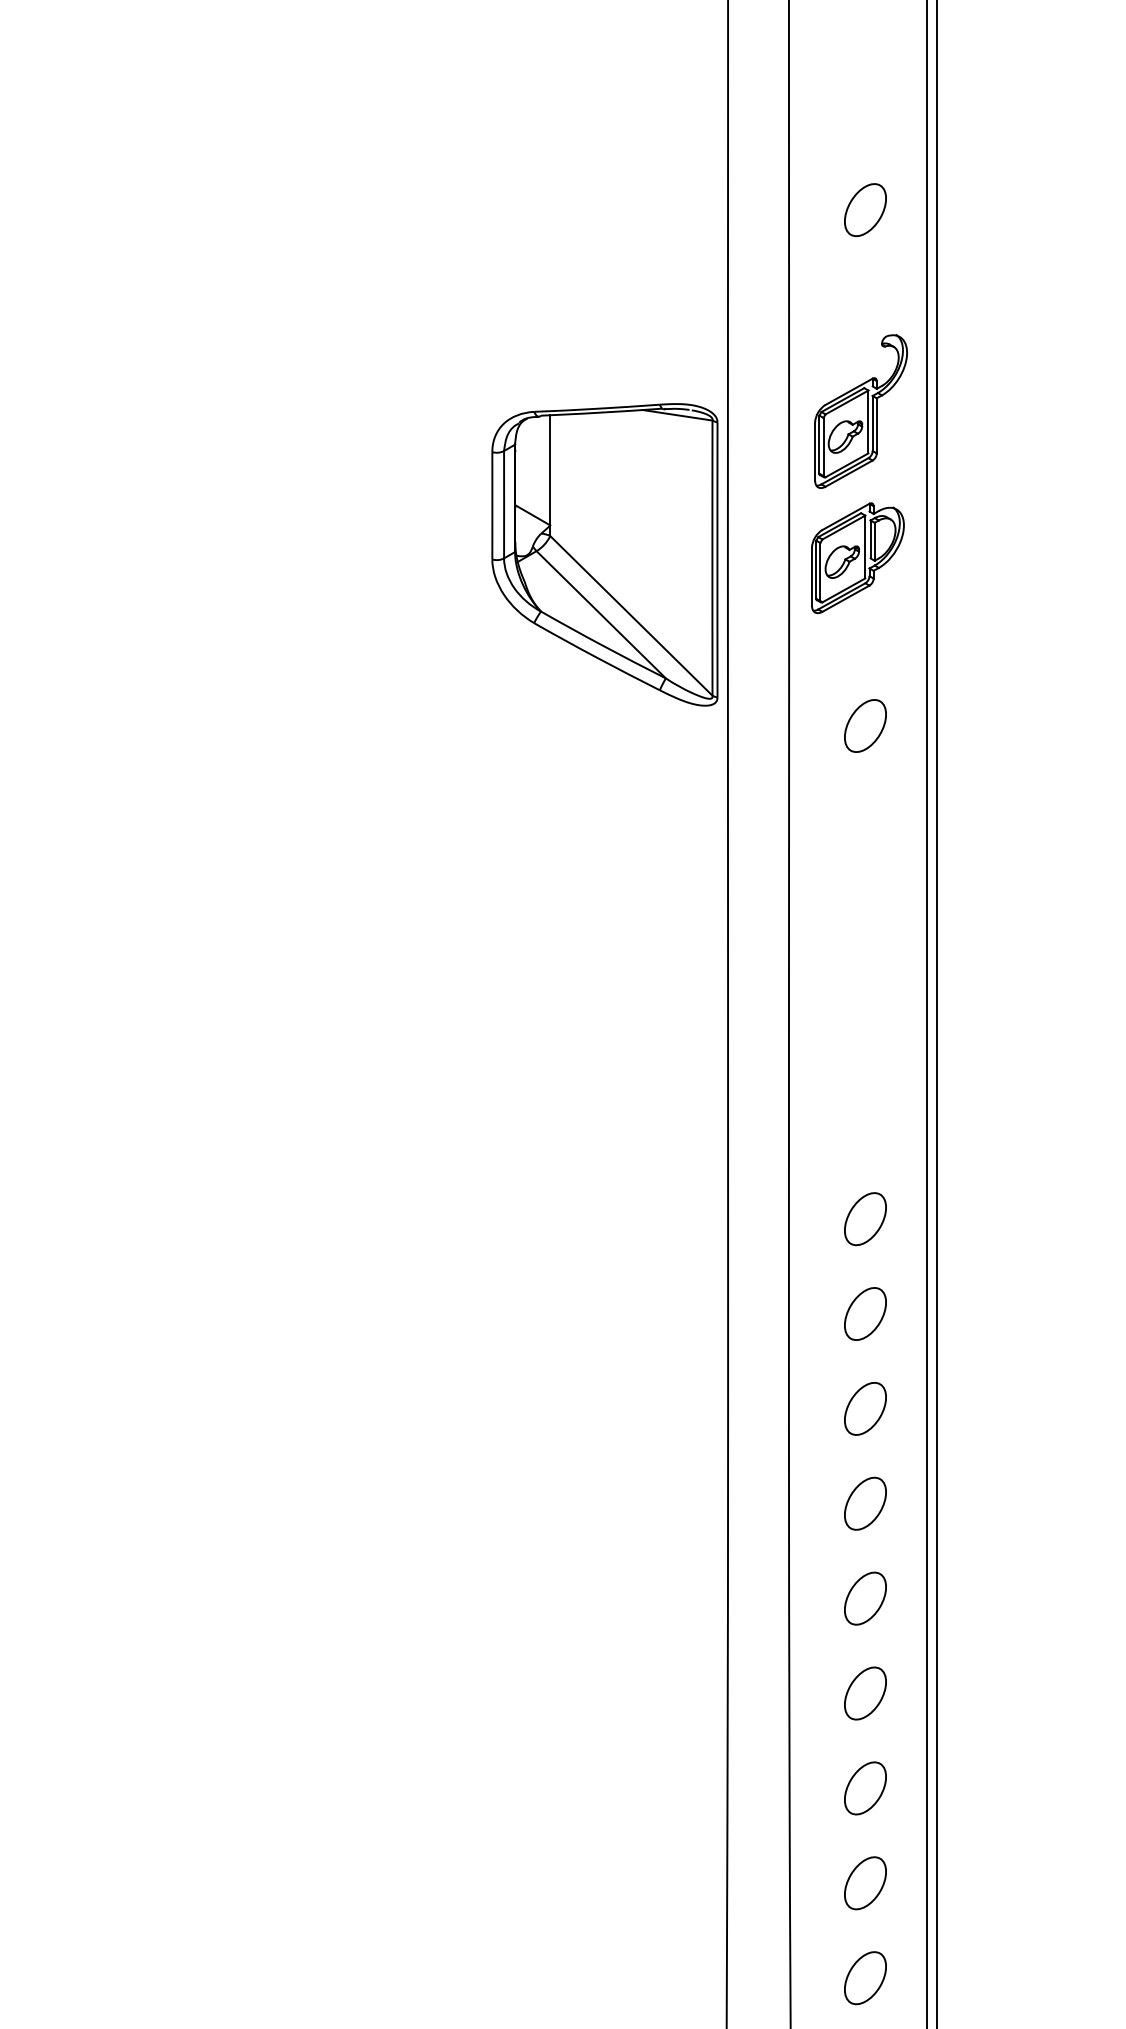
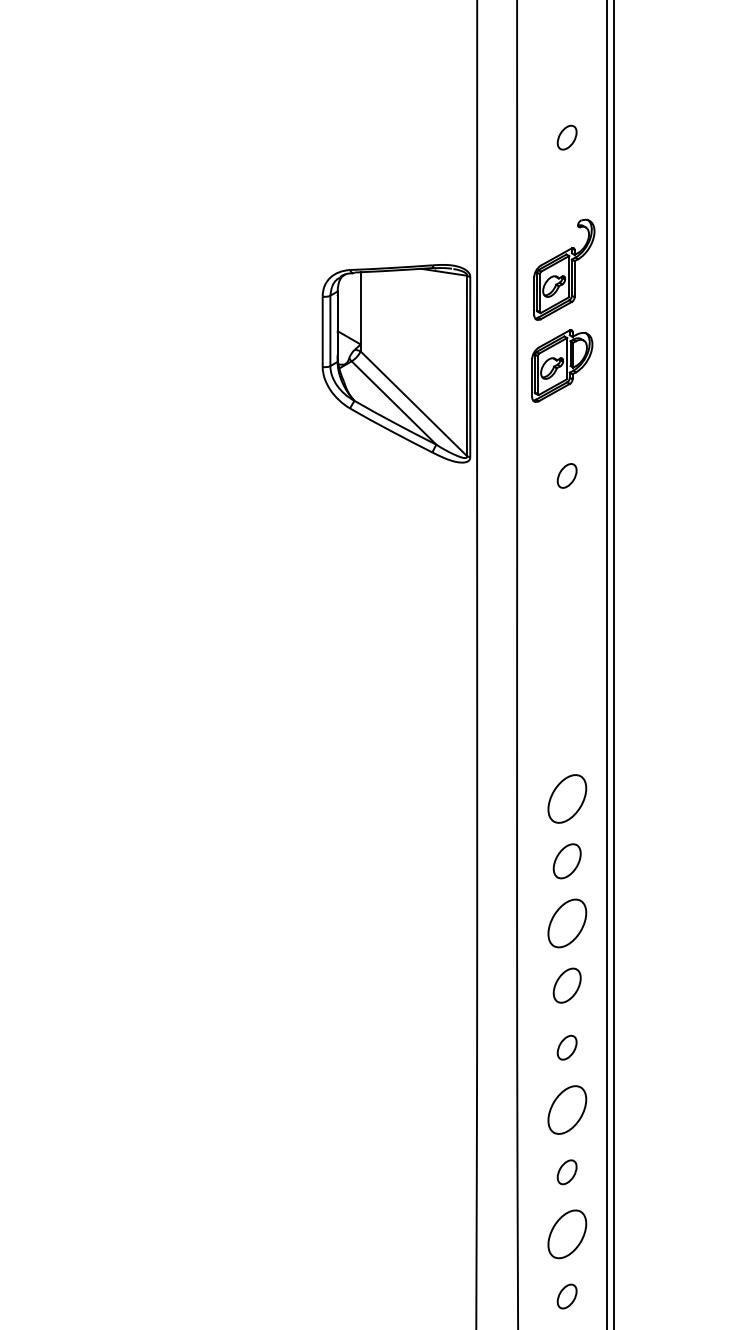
part: (864, 209) -> (566, 137), size x0.7
part: (864, 725) -> (566, 475), size x0.7
part: (864, 1219) -> (566, 799), size x1.4
part: (864, 1408) -> (566, 923), size x1.4
part: (864, 1598) -> (566, 1047), size x0.7
part: (864, 1692) -> (566, 1109), size x1.4
part: (864, 1788) -> (566, 1172), size x0.7
part: (864, 1883) -> (566, 1234), size x1.4
part: (864, 1978) -> (566, 1296), size x0.7

